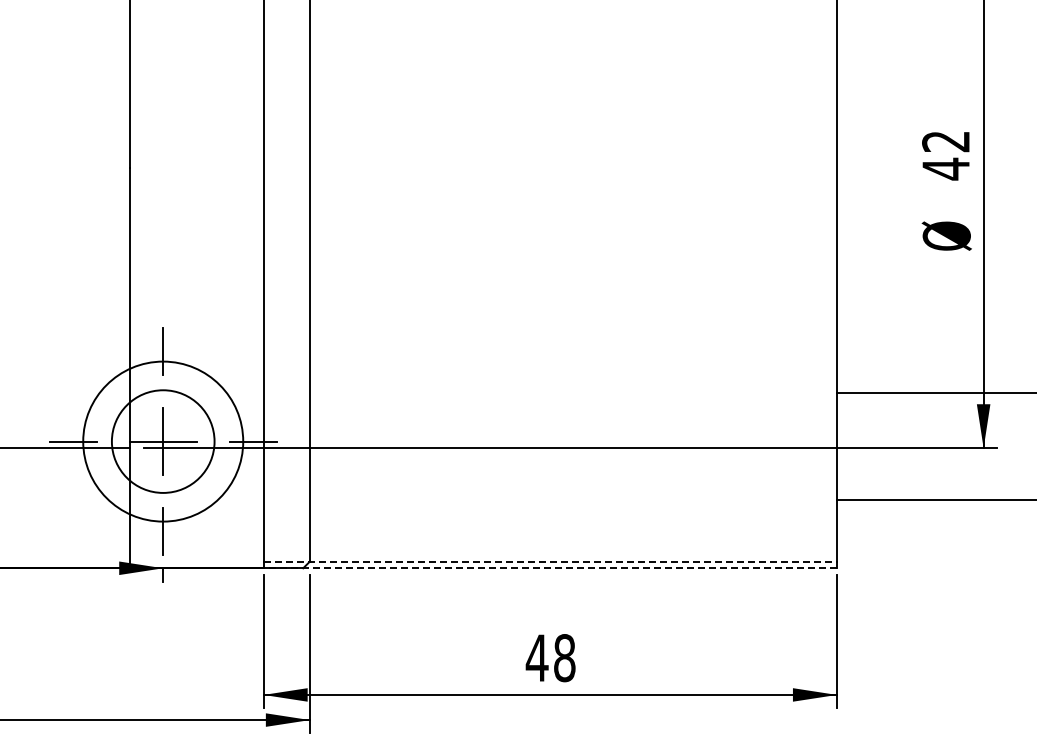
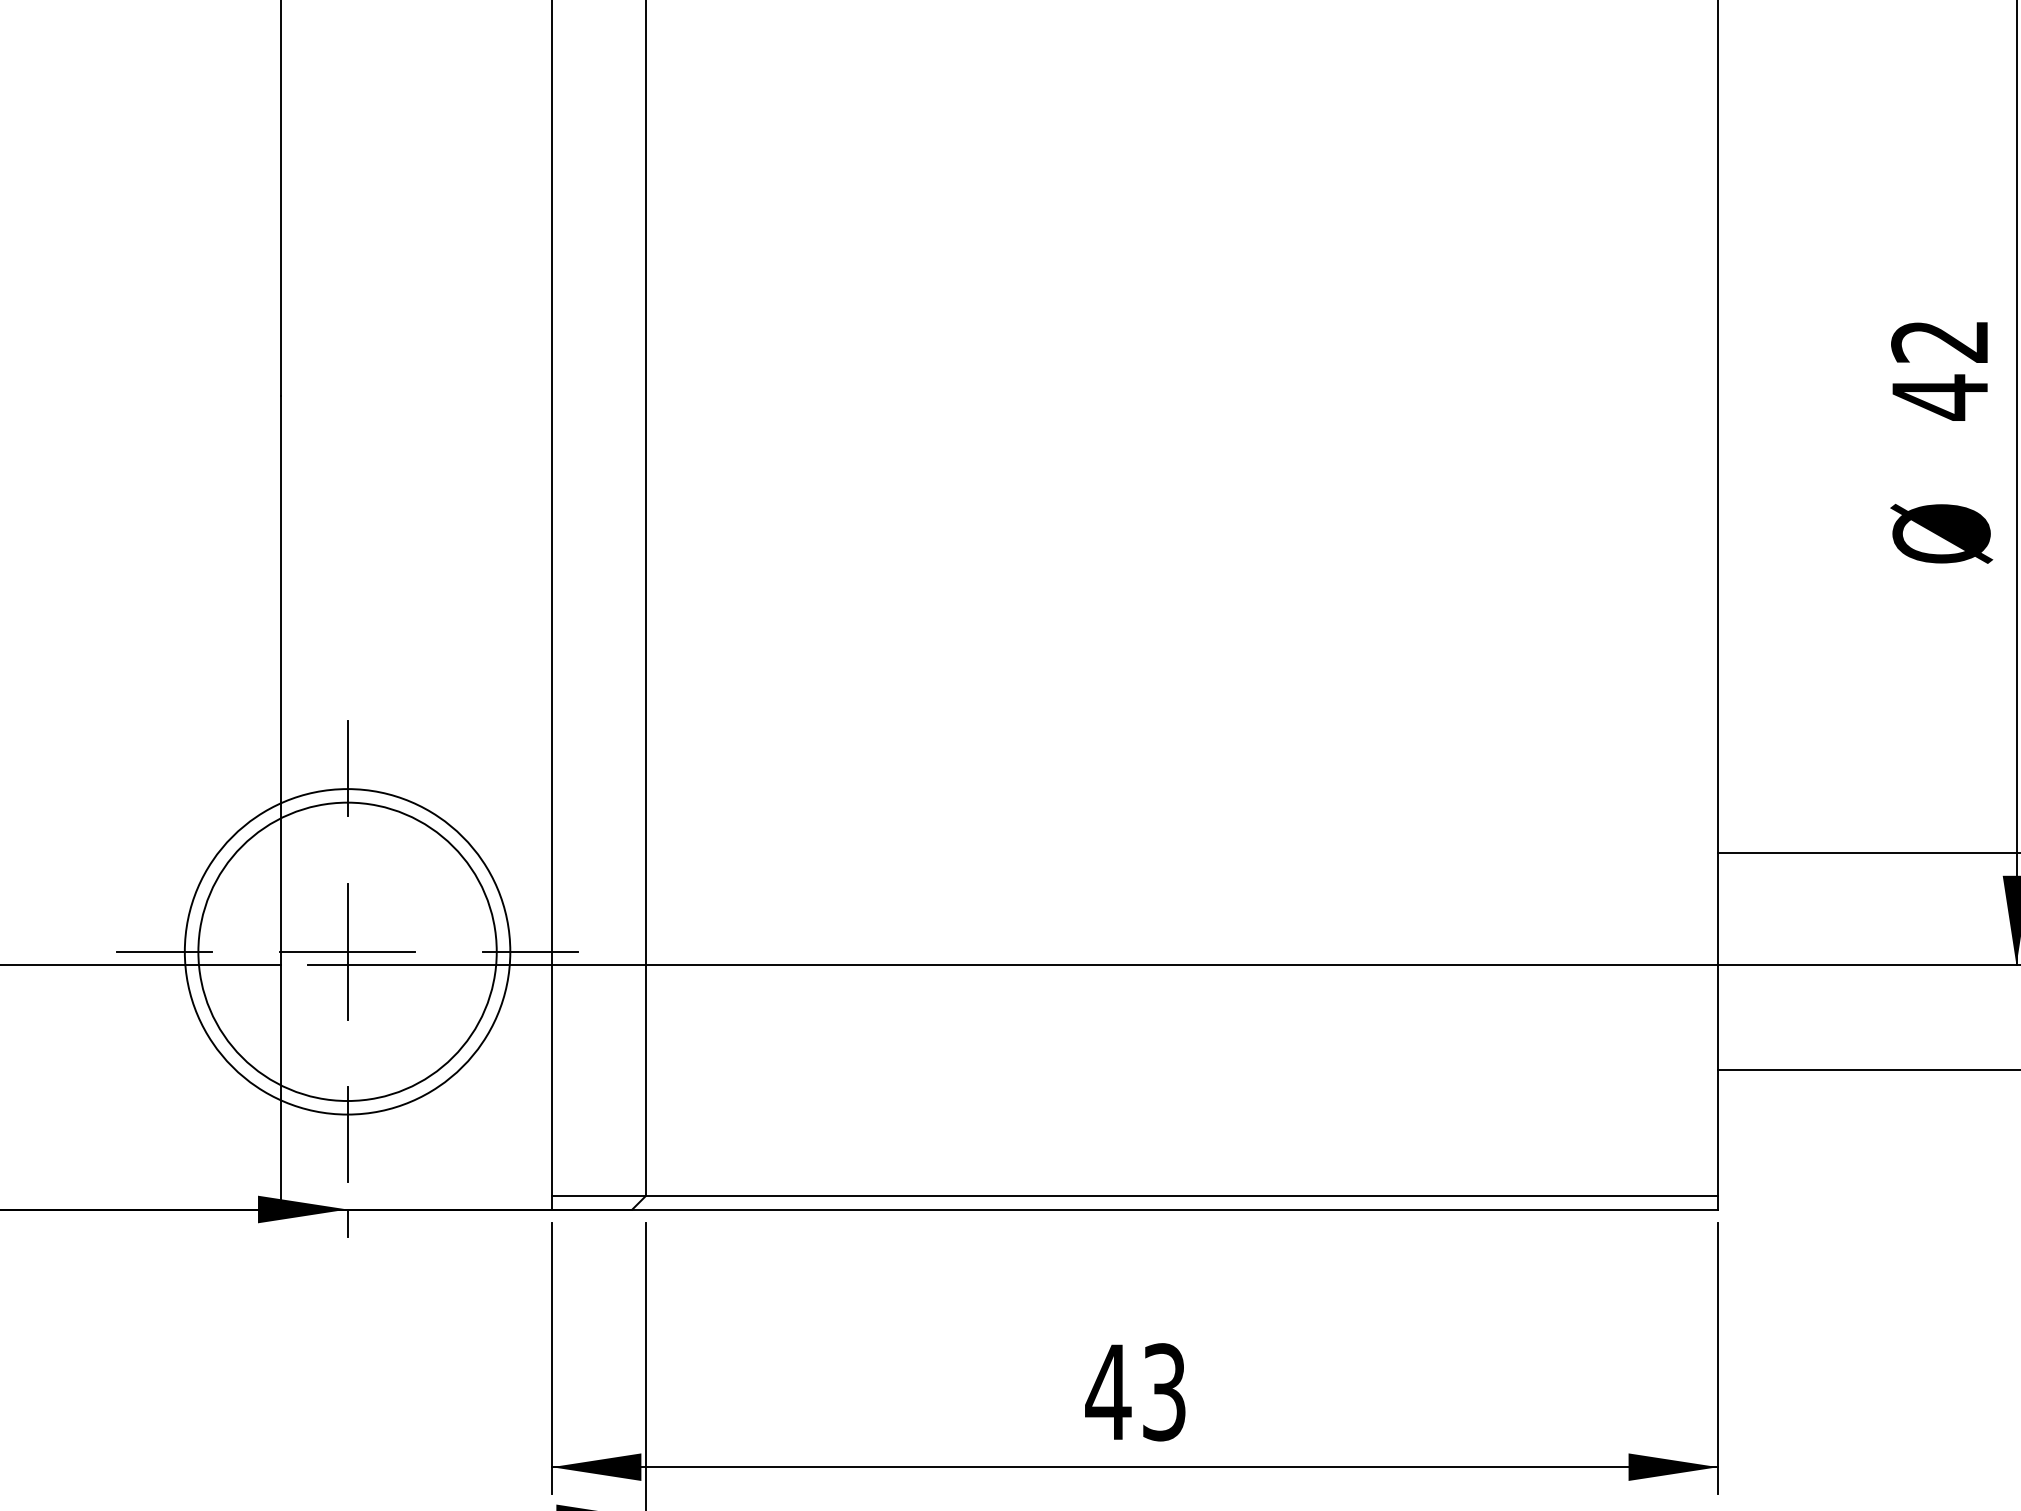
circle: (162, 441) -> (346, 951), size x1.43
line: (550, 561) -> (1135, 1195), dashed -> solid
line: (550, 568) -> (1135, 1209), dashed -> solid
text: (564, 658) -> (1163, 1393), 48 -> 43

